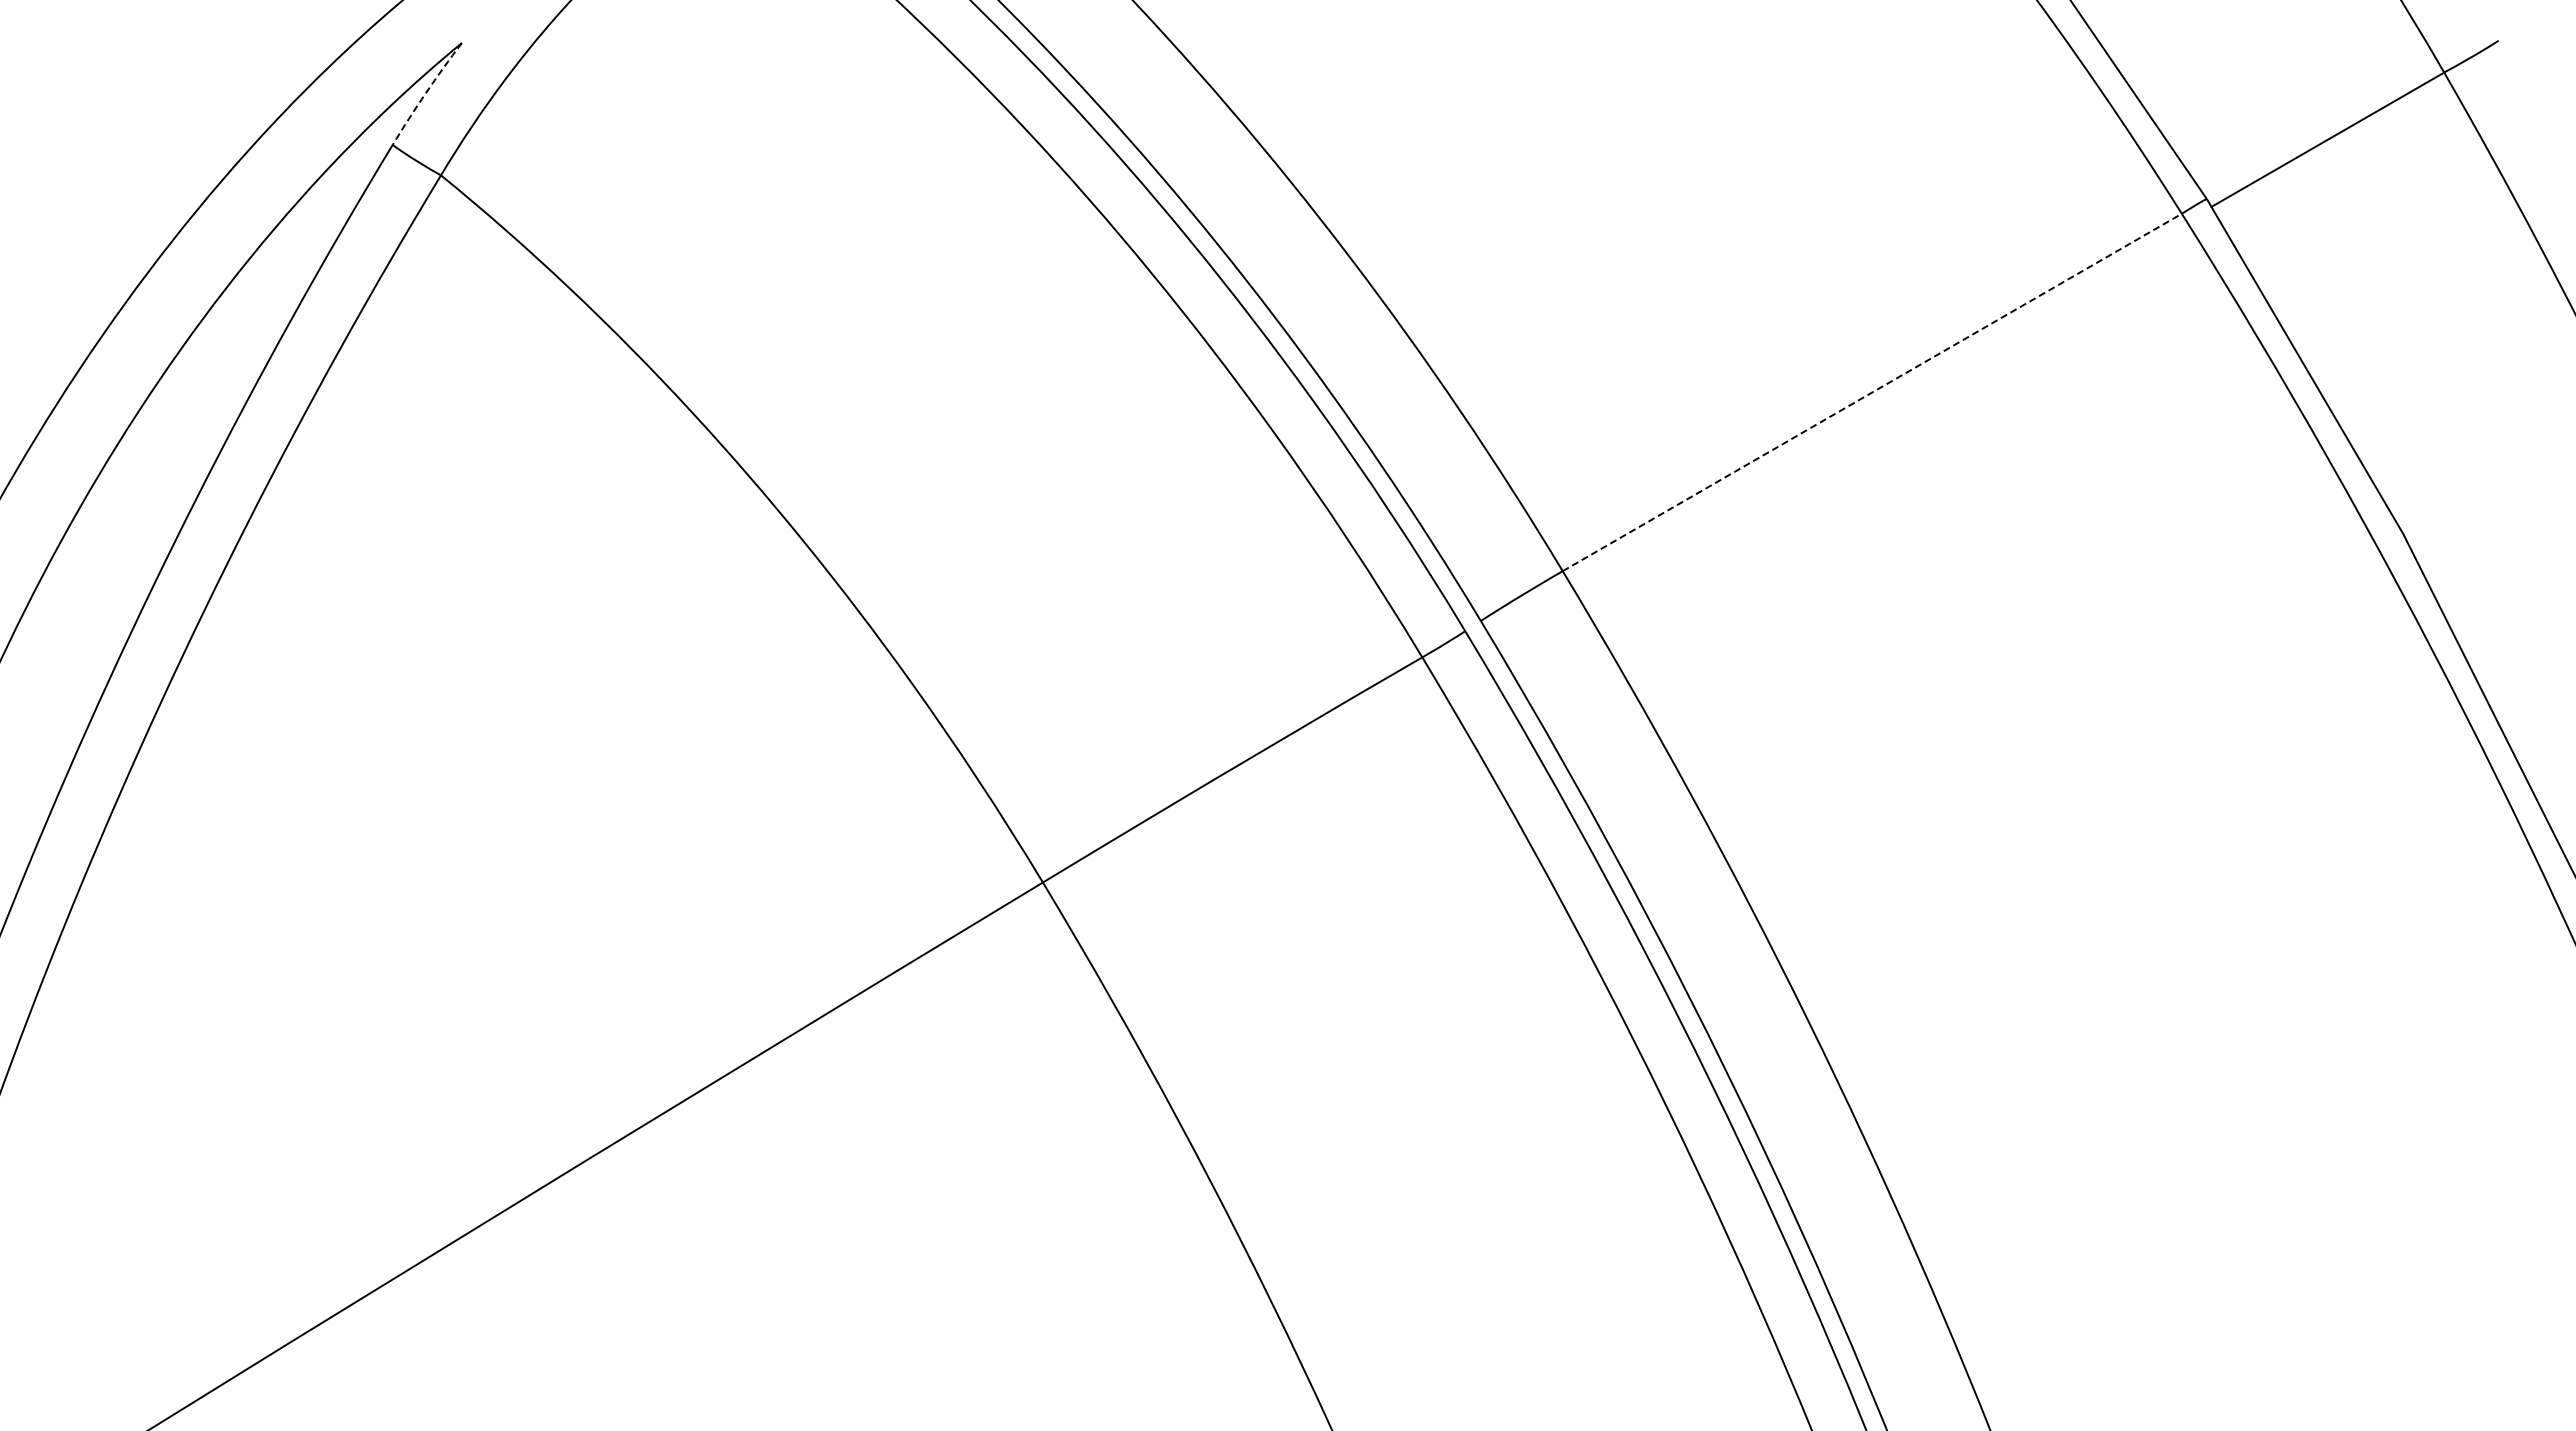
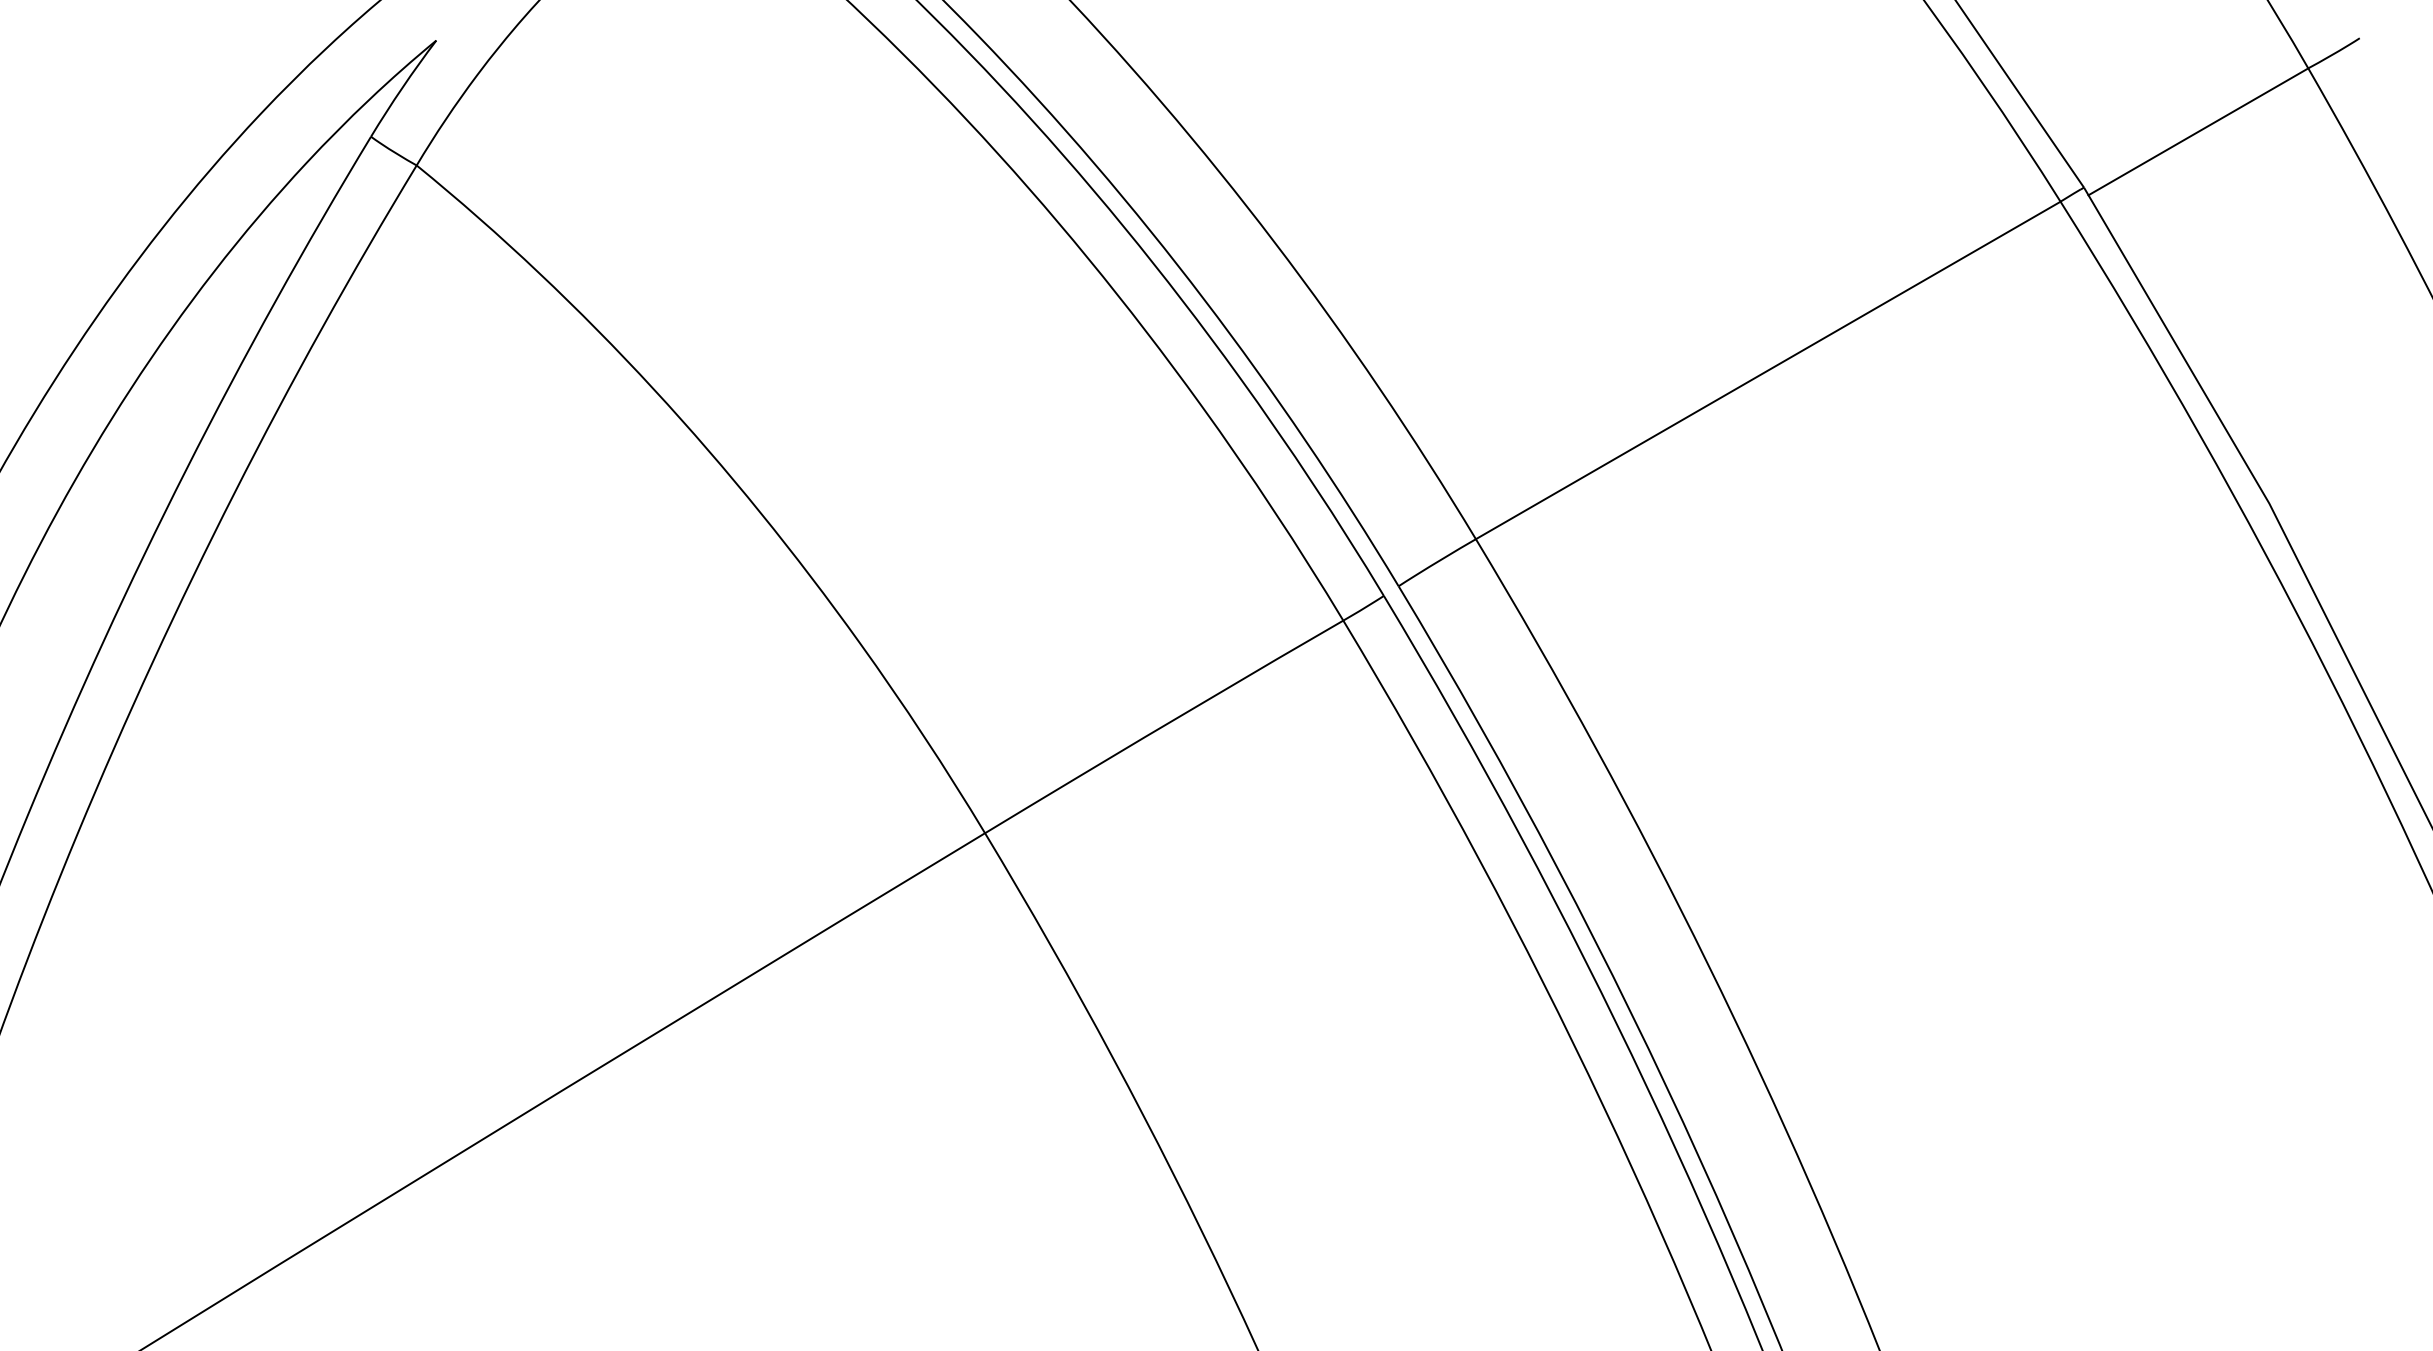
arc: (425, 93) -> (402, 88), dashed -> solid
line: (1872, 392) -> (1768, 370), dashed -> solid

